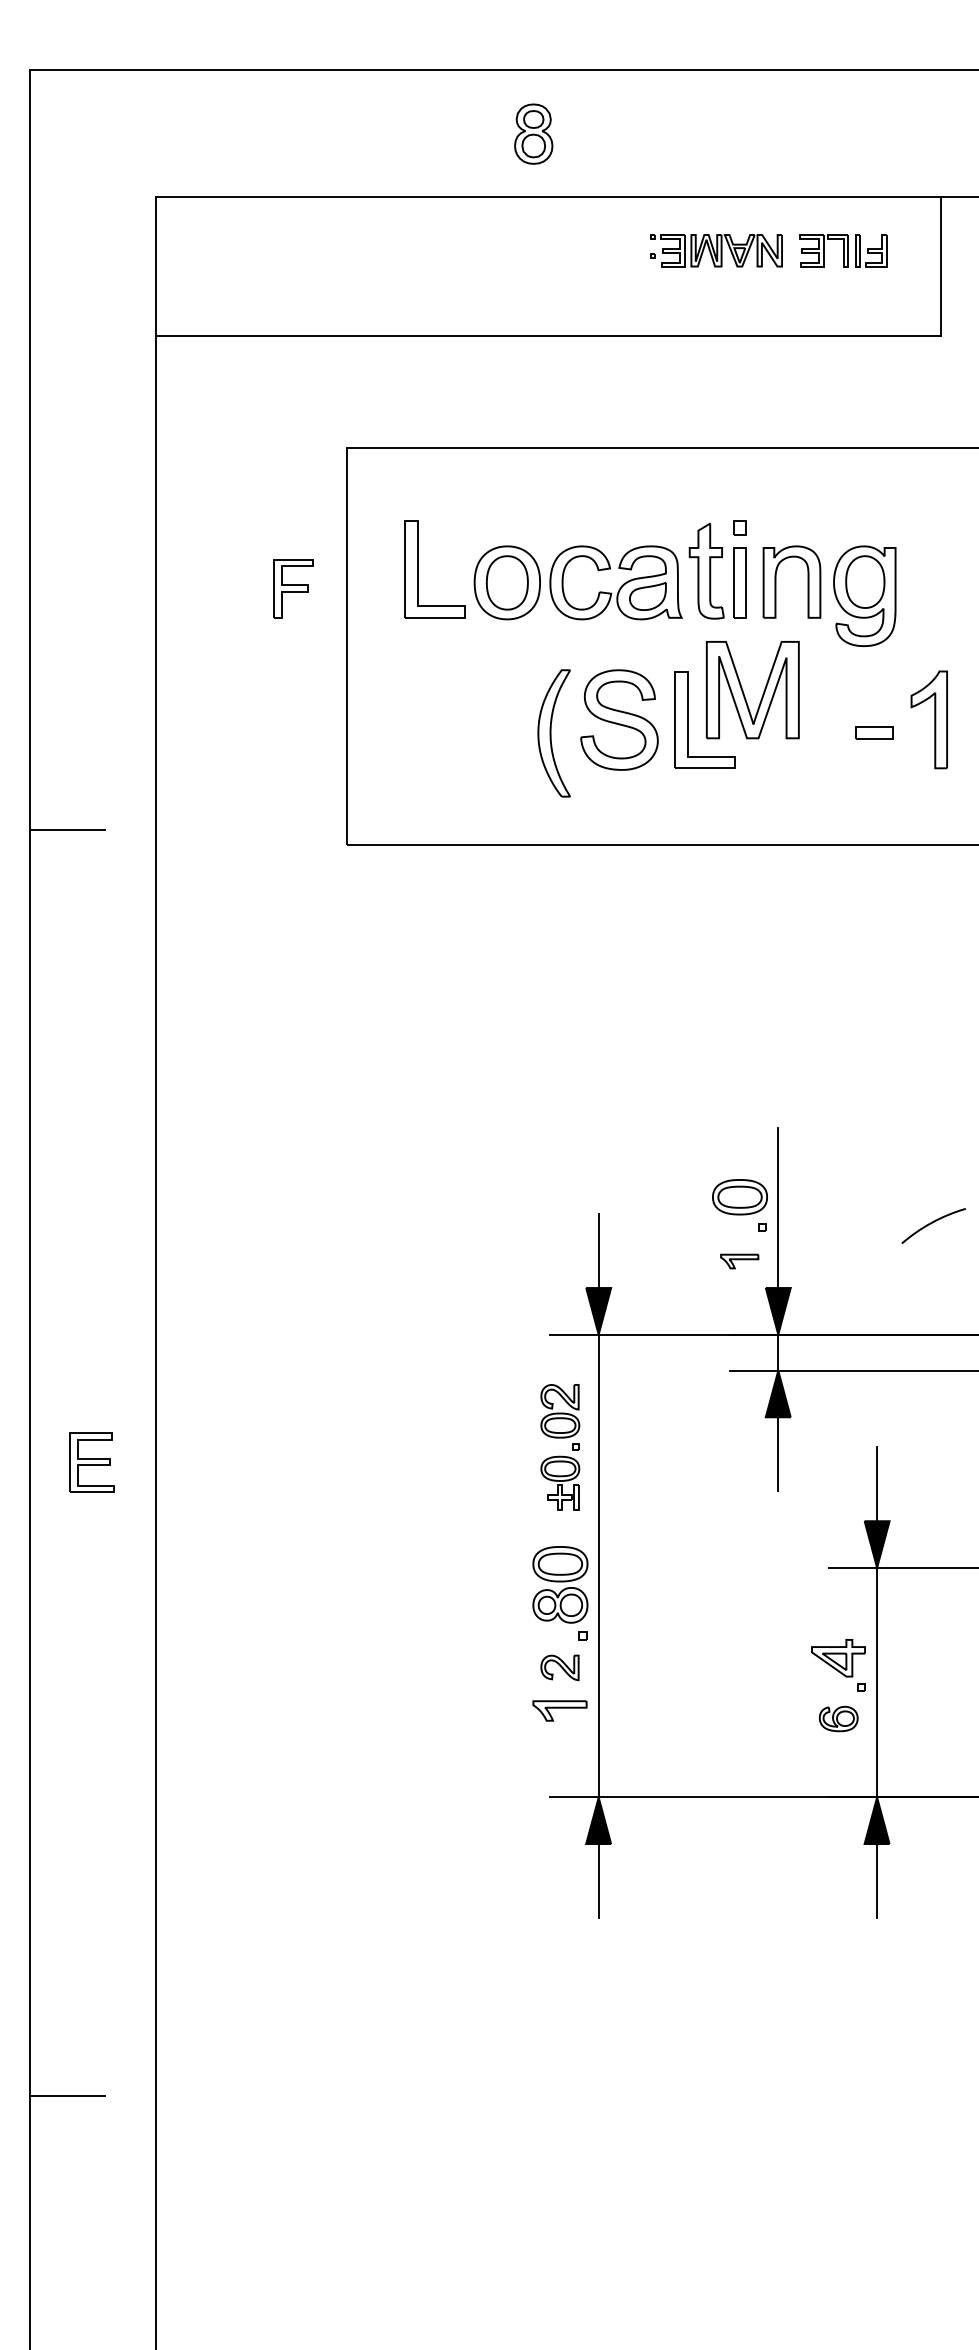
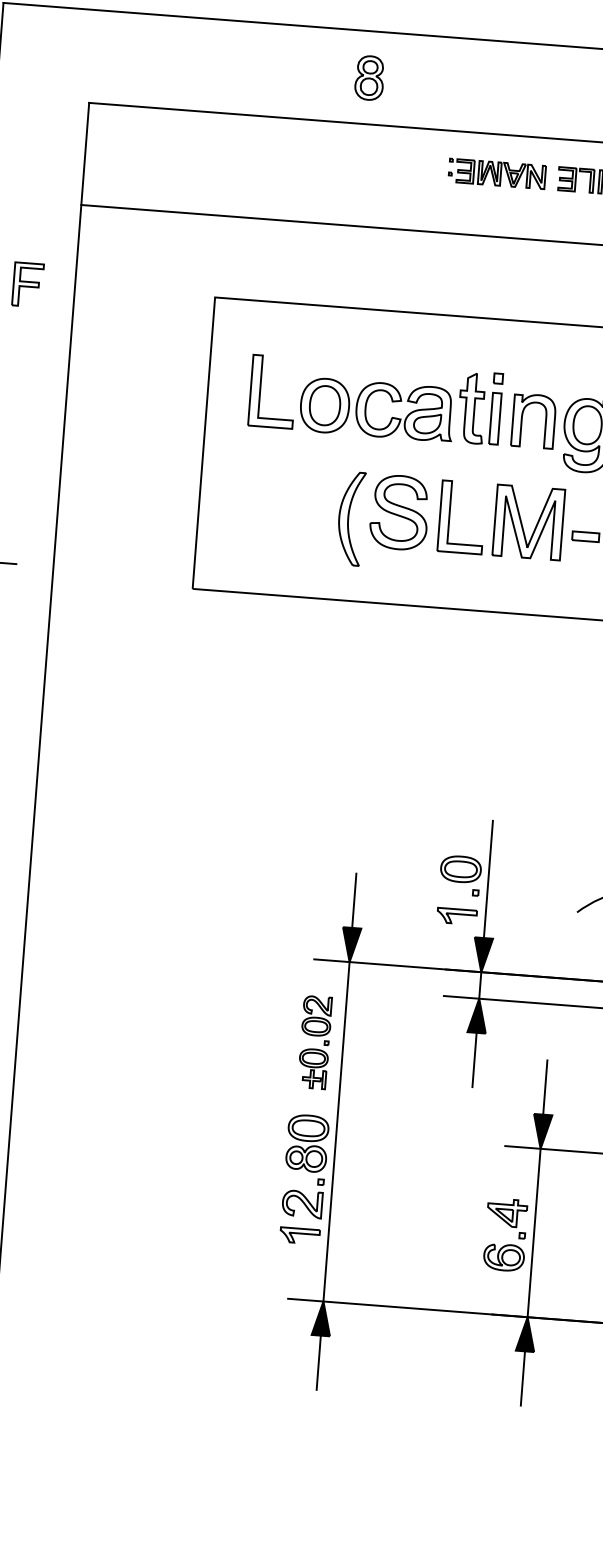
part: (293, 588) -> (28, 284), moved
part: (744, 693) -> (522, 524), moved
part: (739, 1261) -> (456, 916), size x1.43
part: (559, 1667) -> (302, 1203), size x1.43
part: (838, 1718) -> (503, 1257), size x1.43

